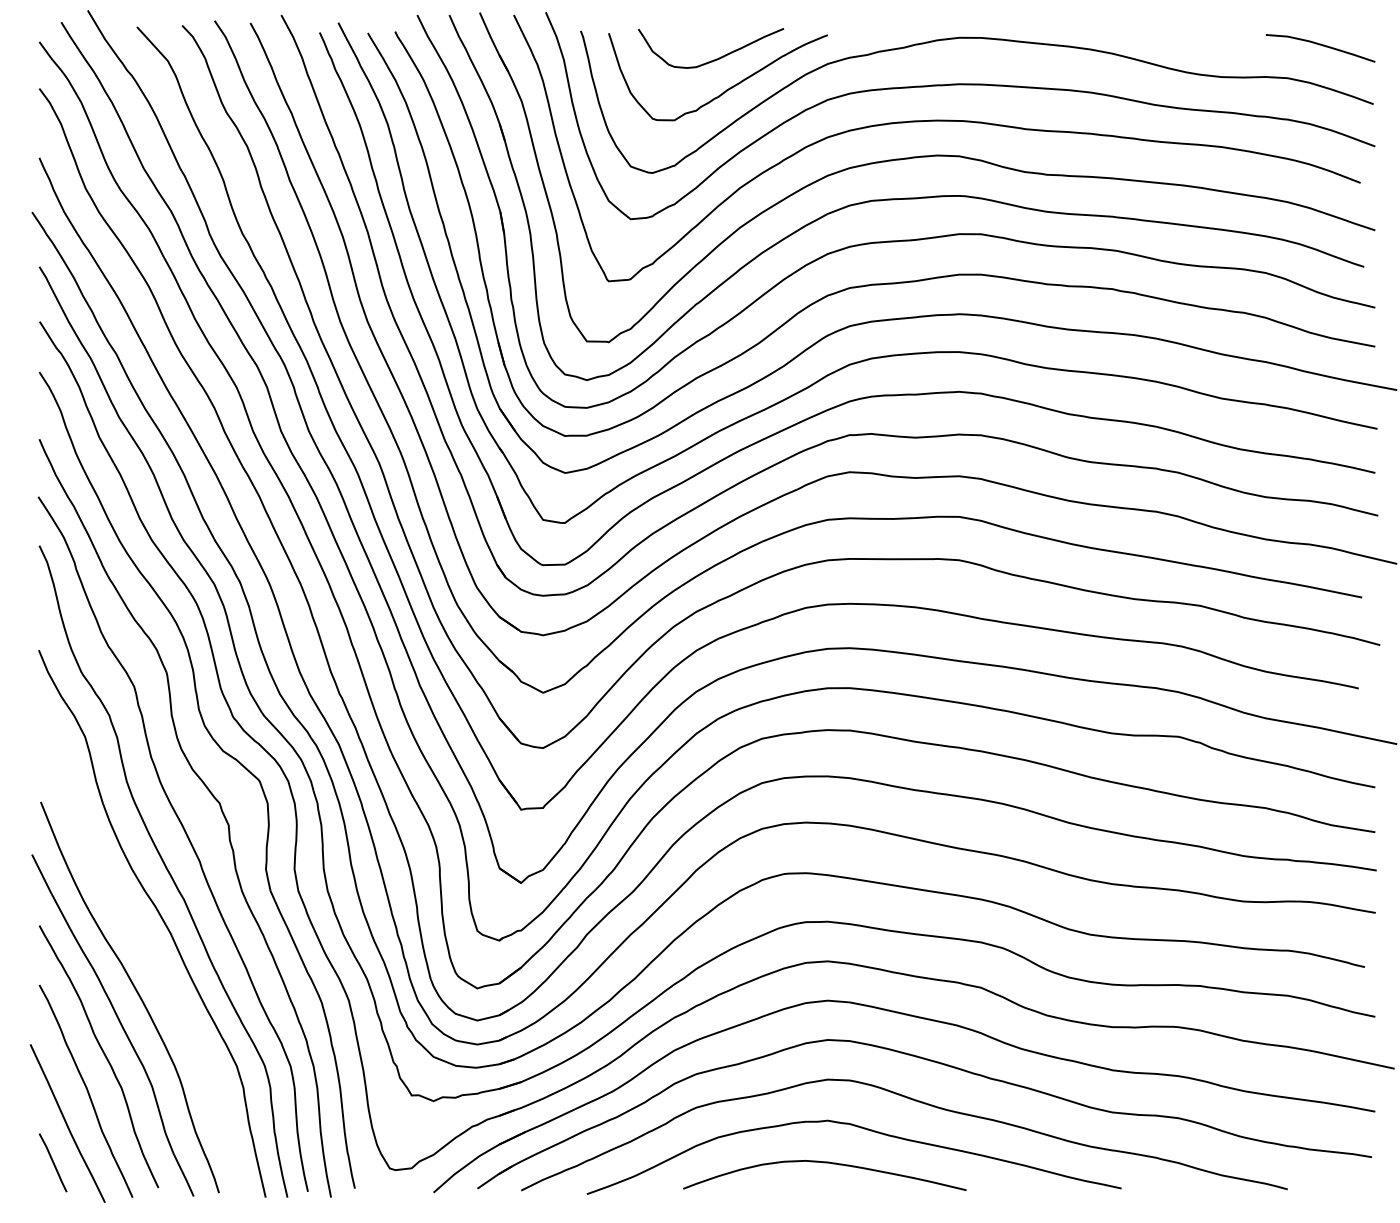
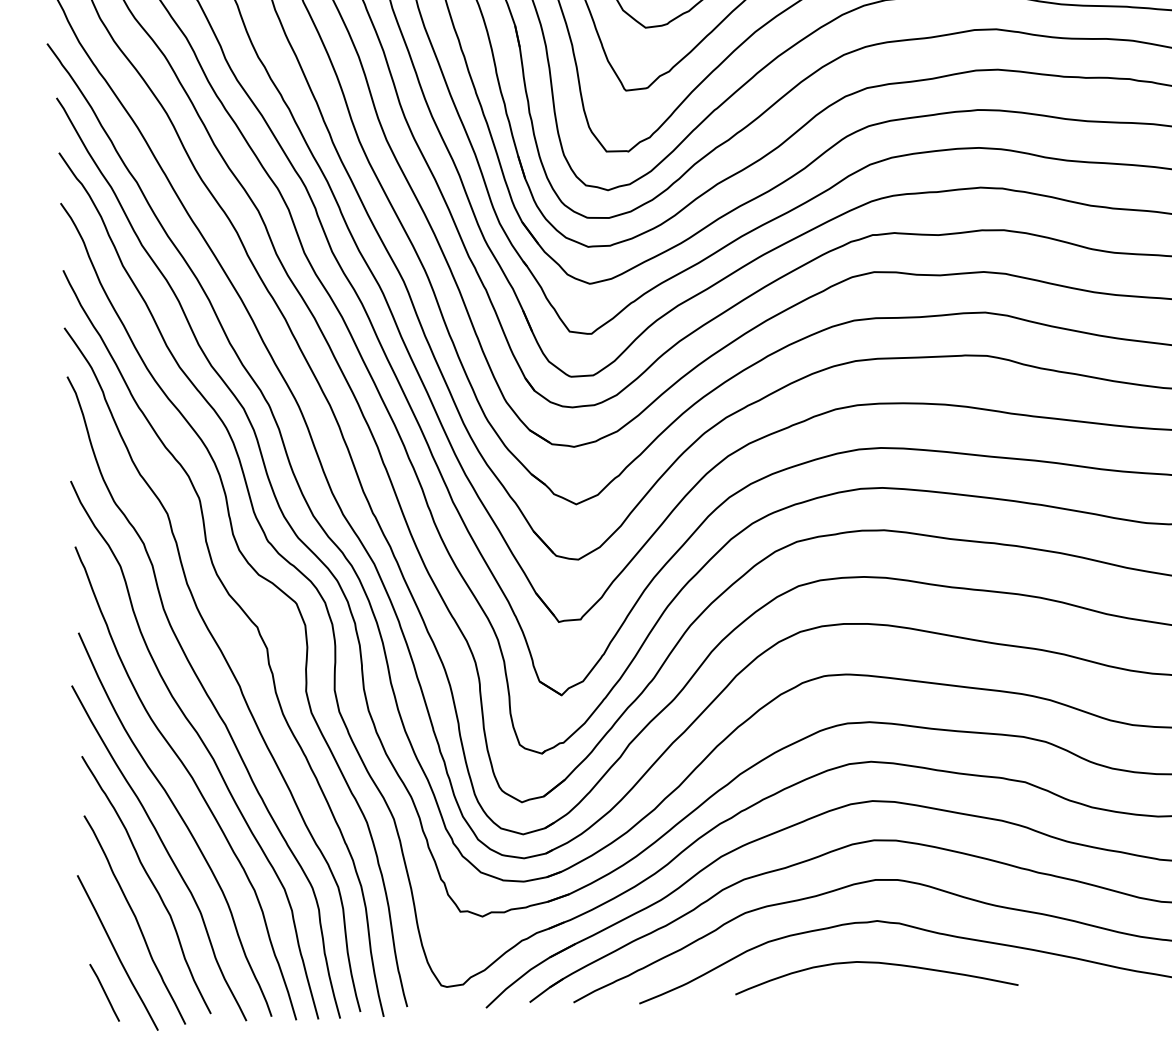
curve: (147, 951) -> (190, 778), added

